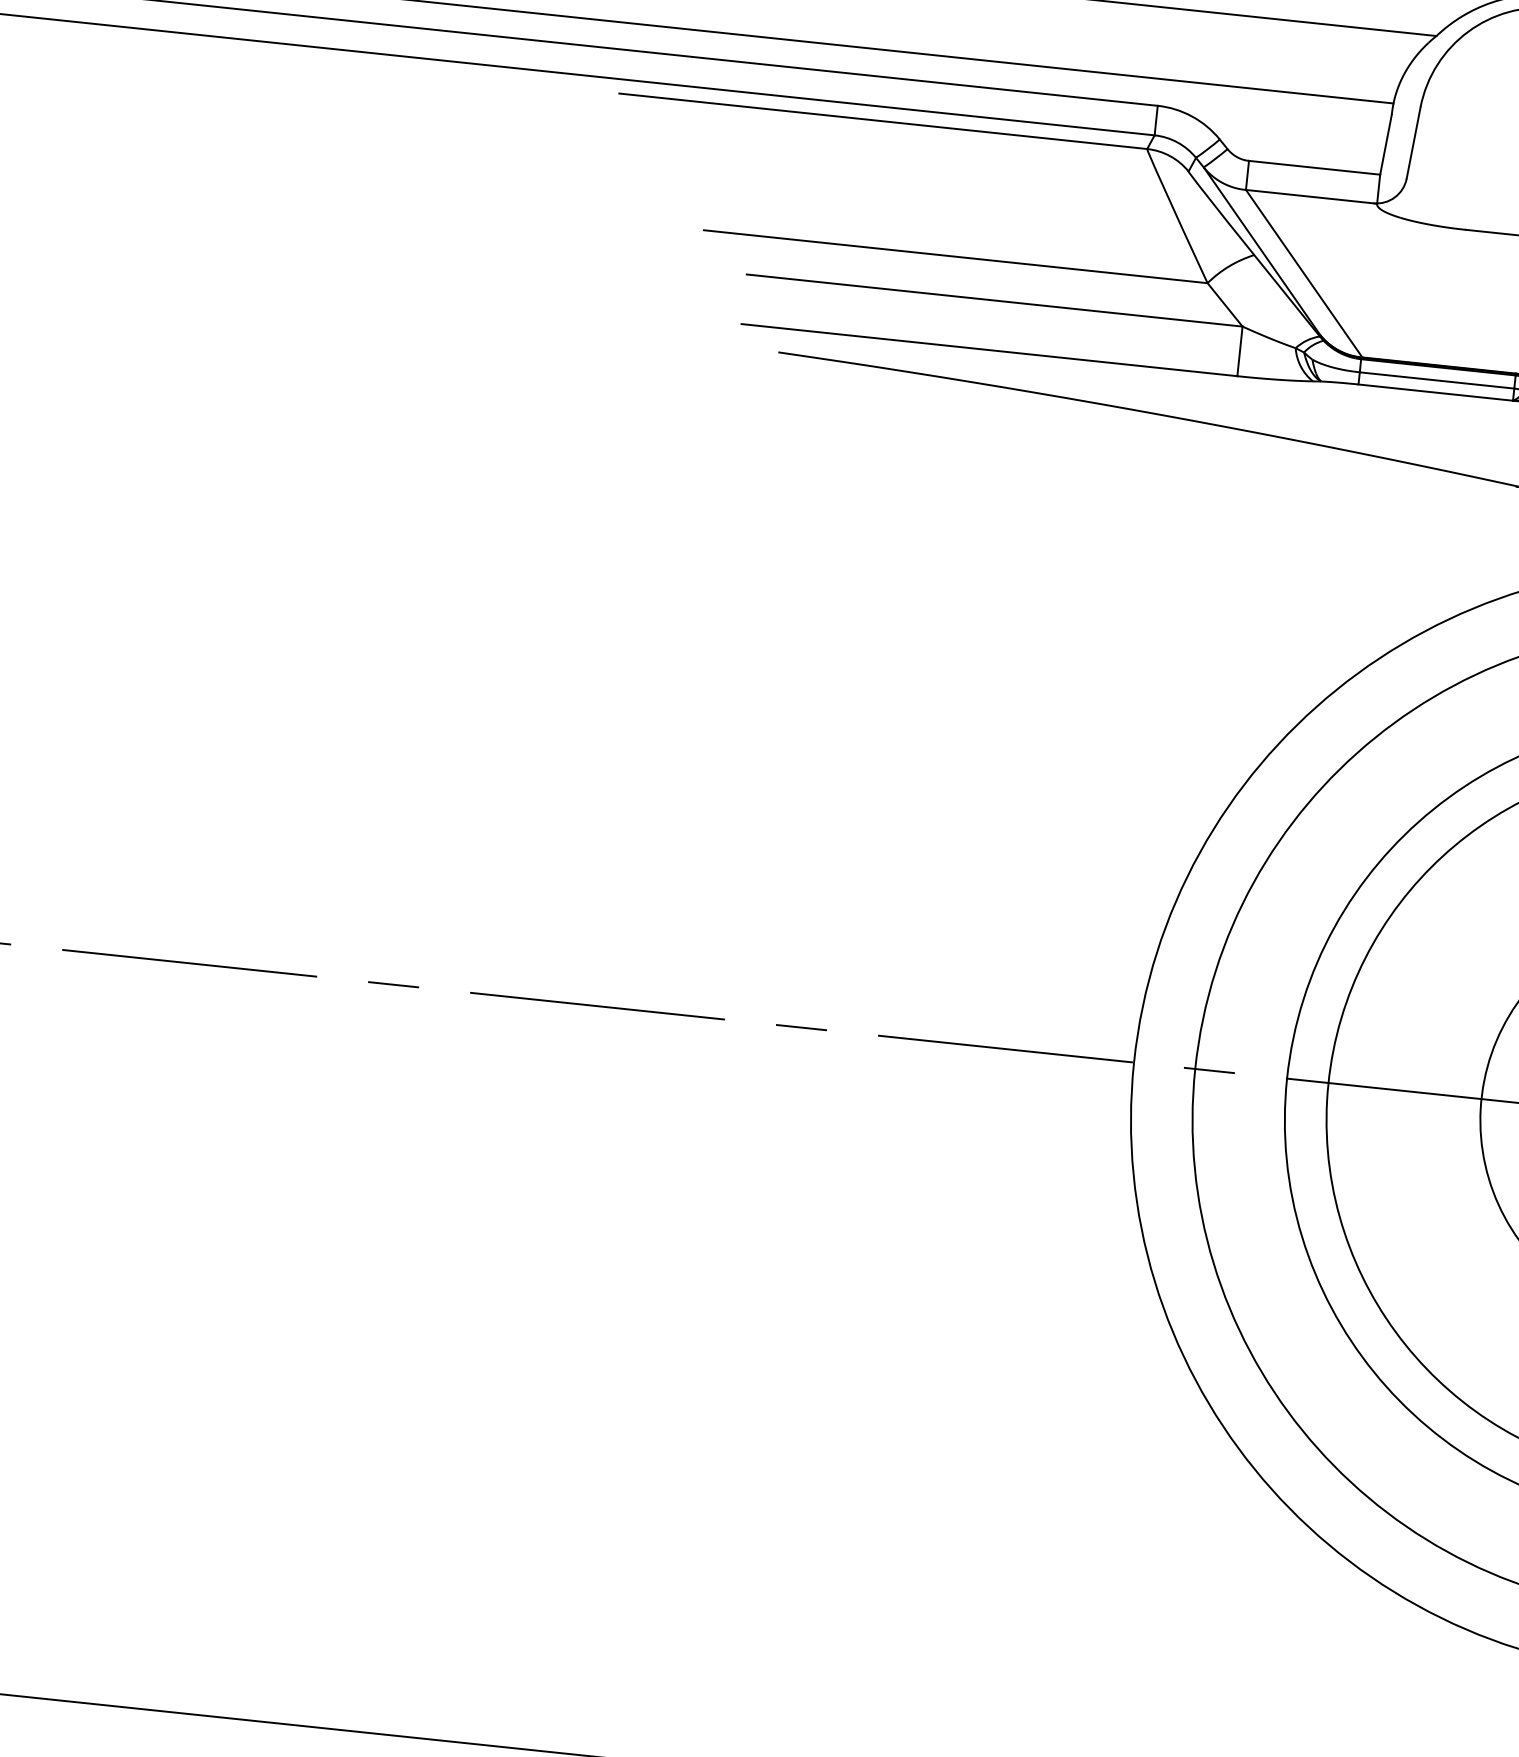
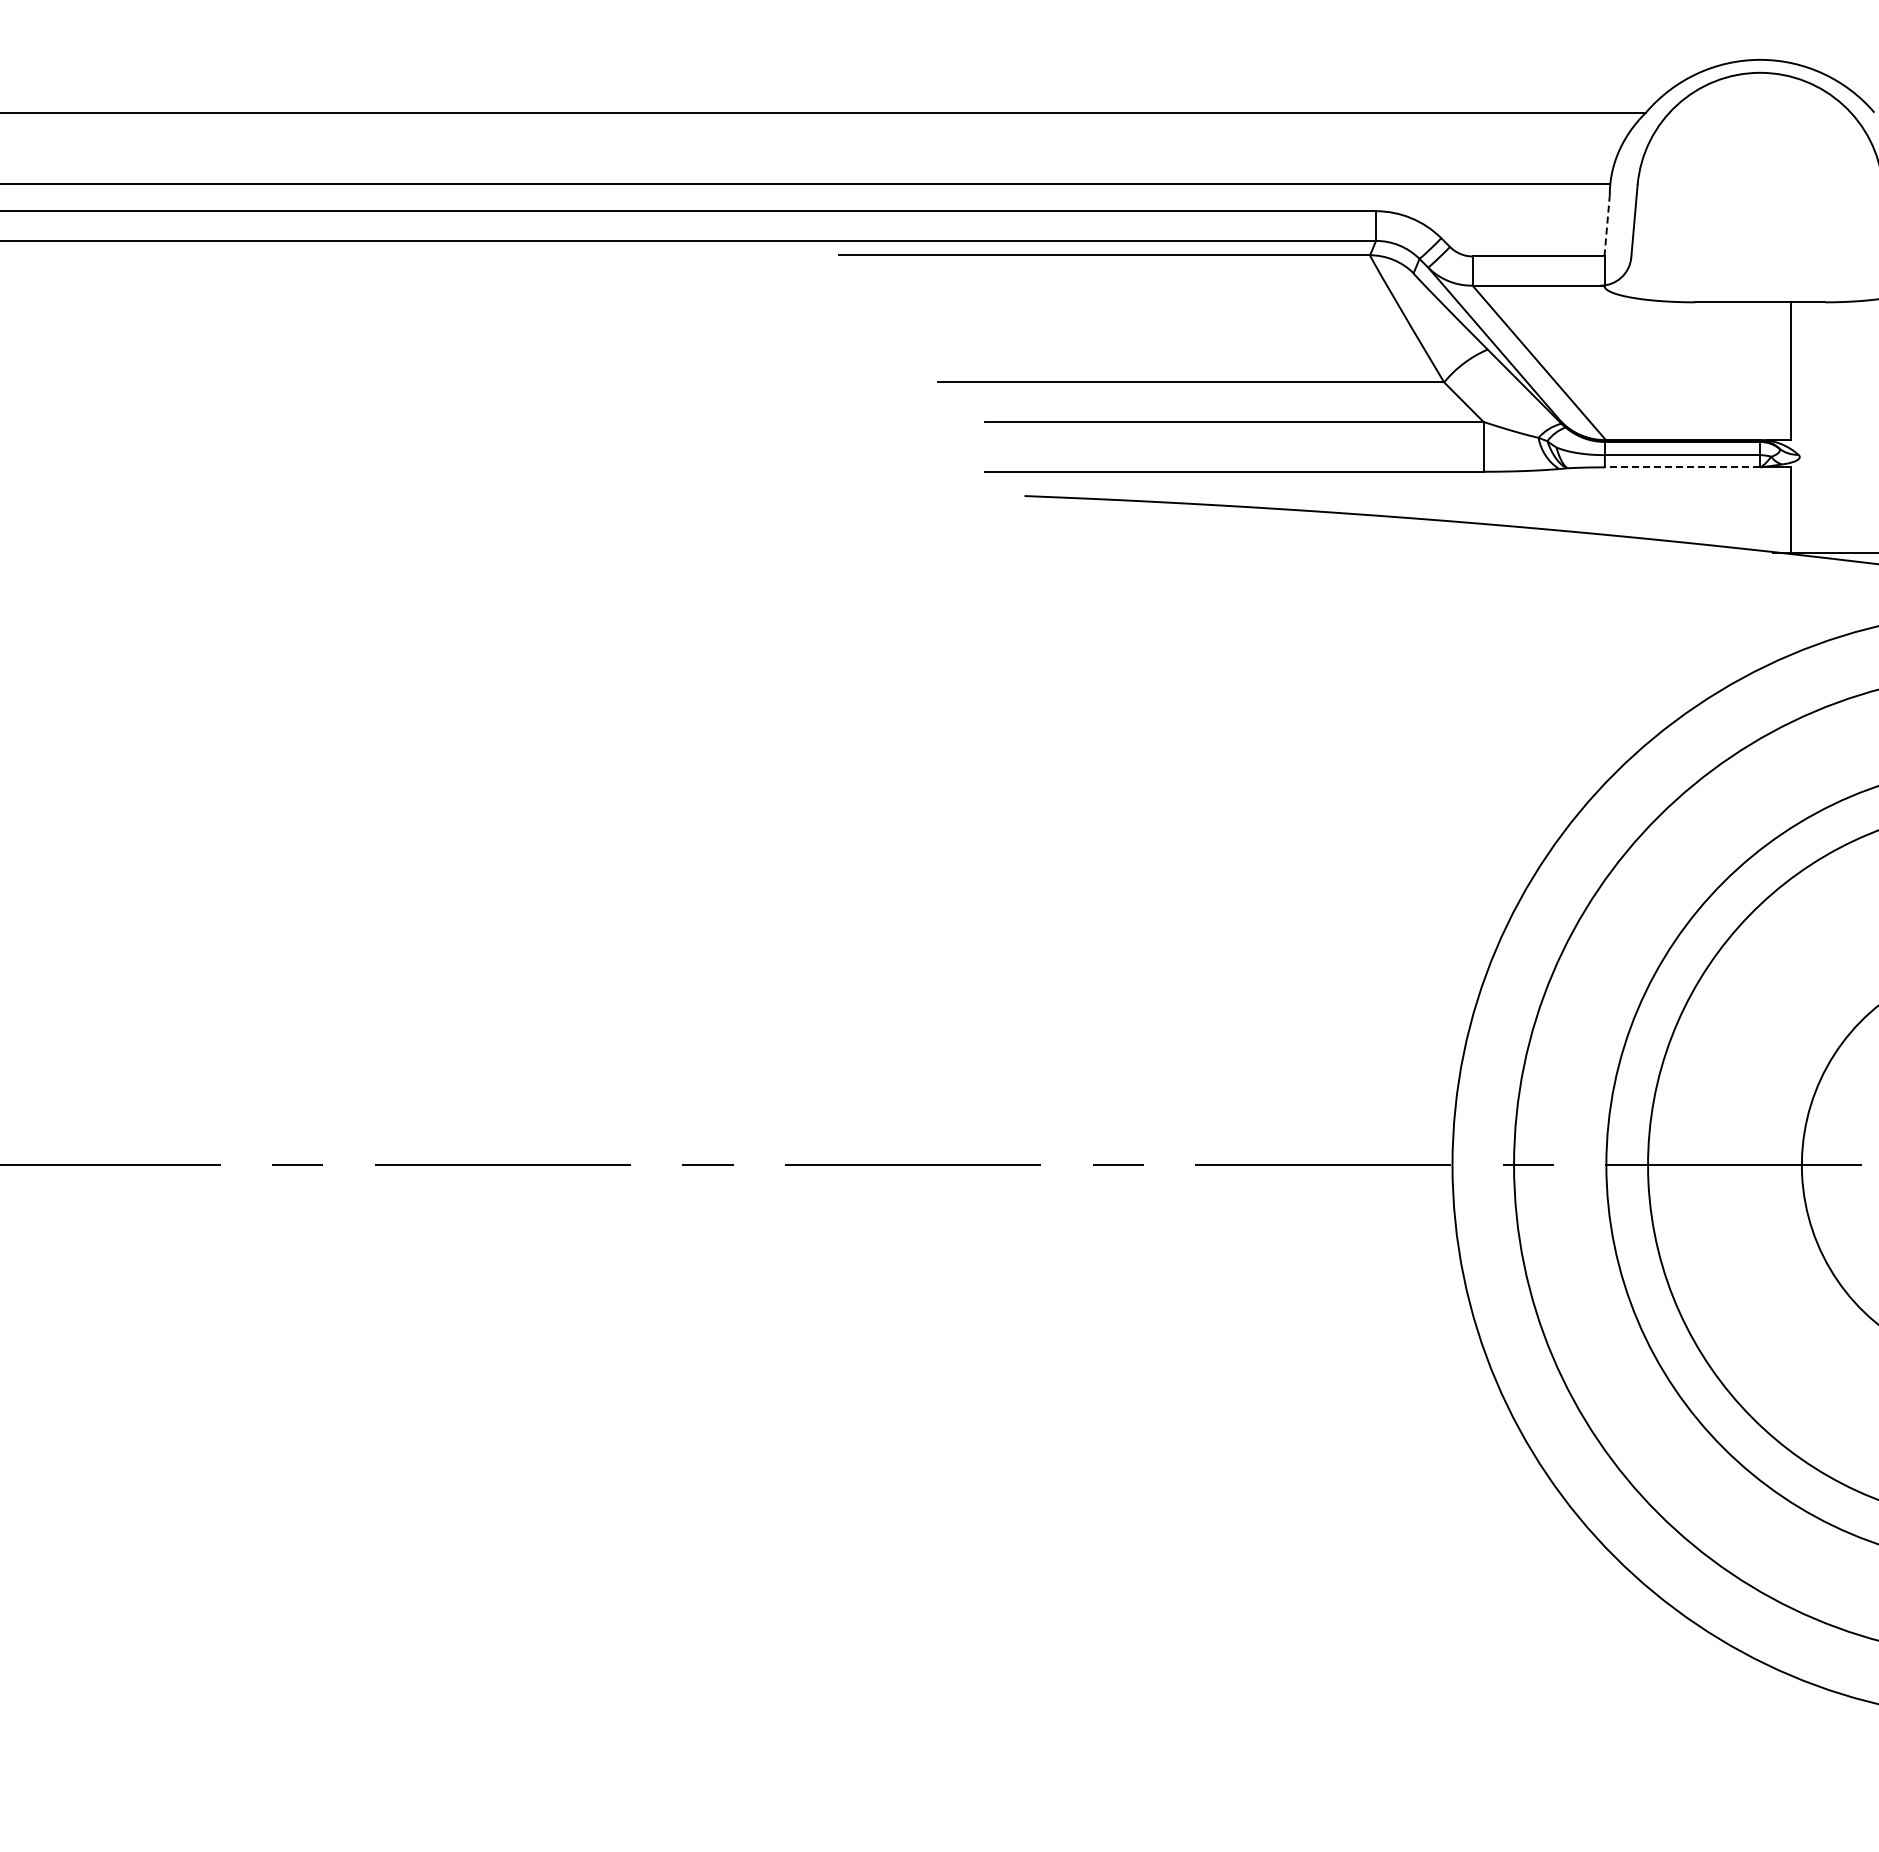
line: (1386, 144) -> (1607, 225), solid -> dashed
line: (1435, 392) -> (1682, 467), solid -> dashed

